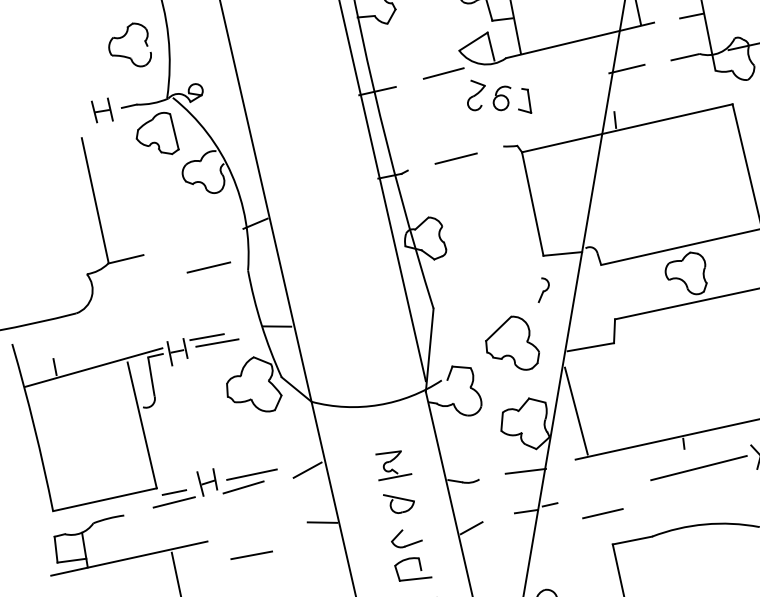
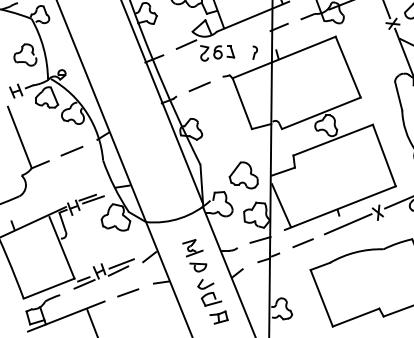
line: (208, 265) -> (71, 150), moved
part: (542, 290) -> (254, 52), moved
line: (601, 514) -> (302, 243), moved
line: (252, 554) -> (128, 292), moved

